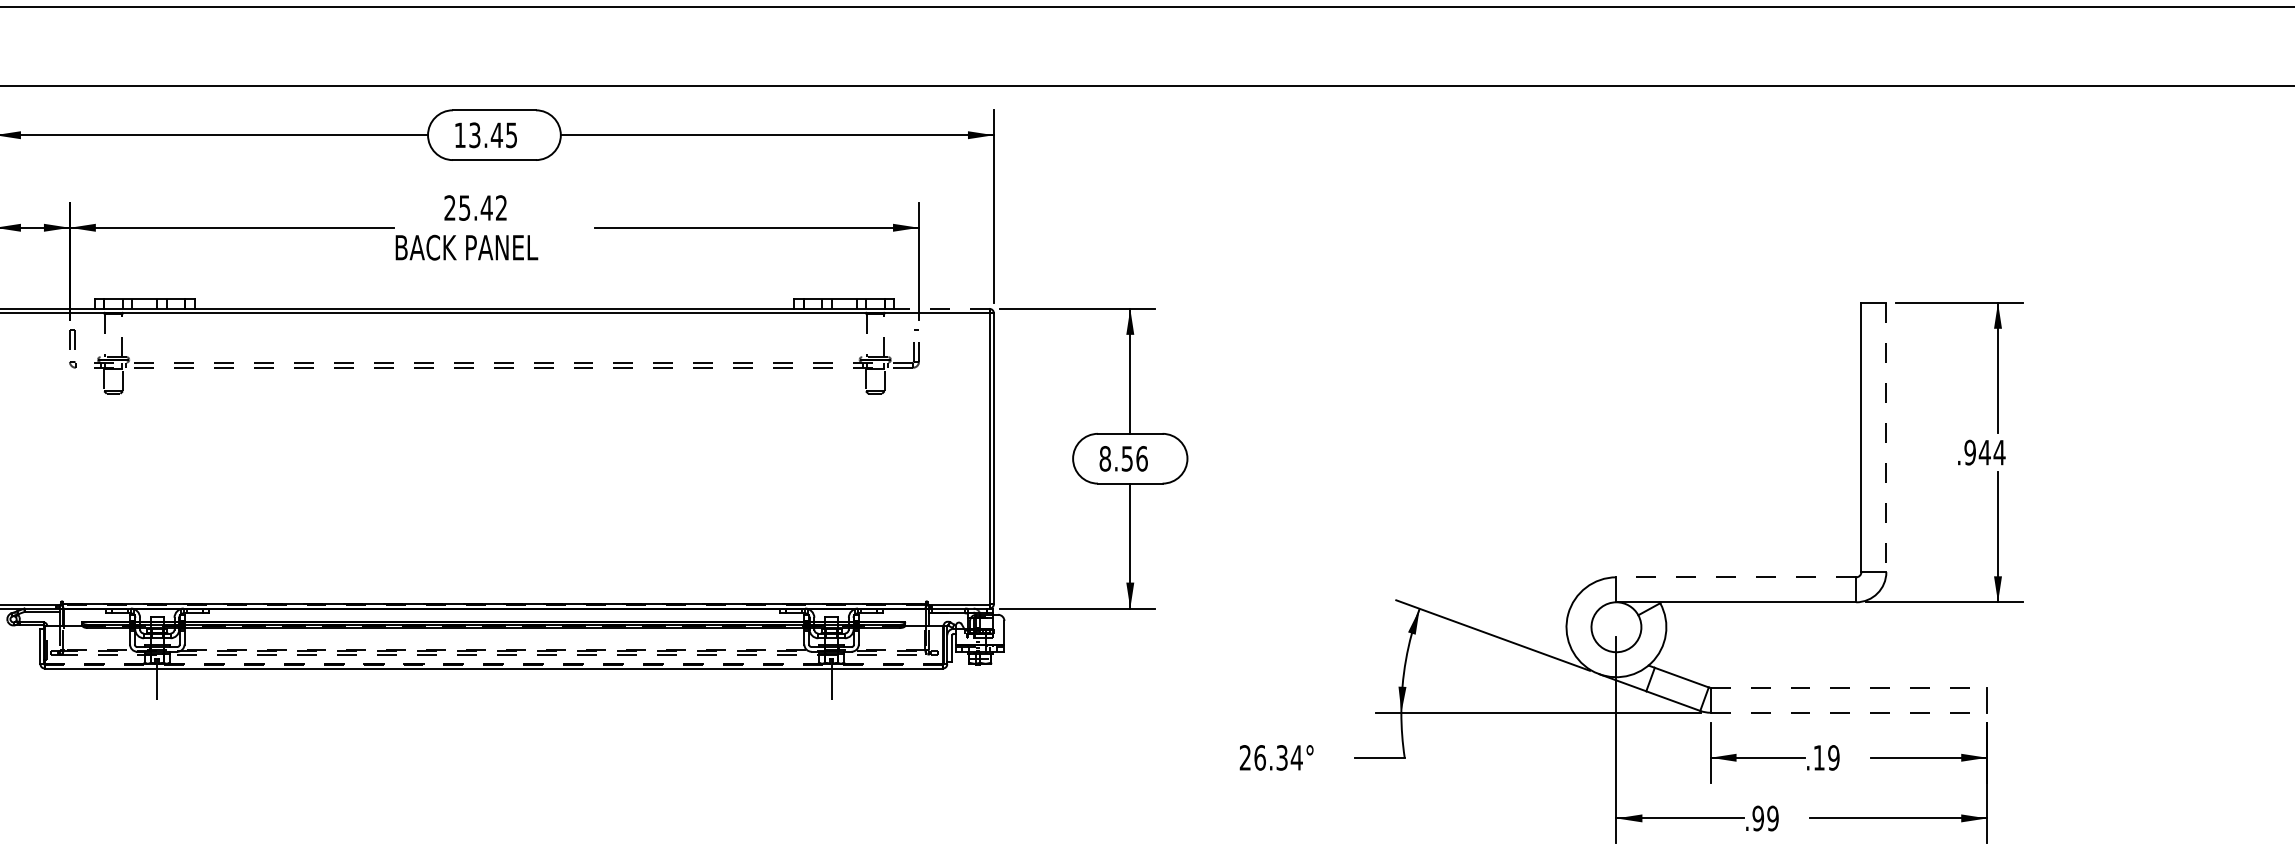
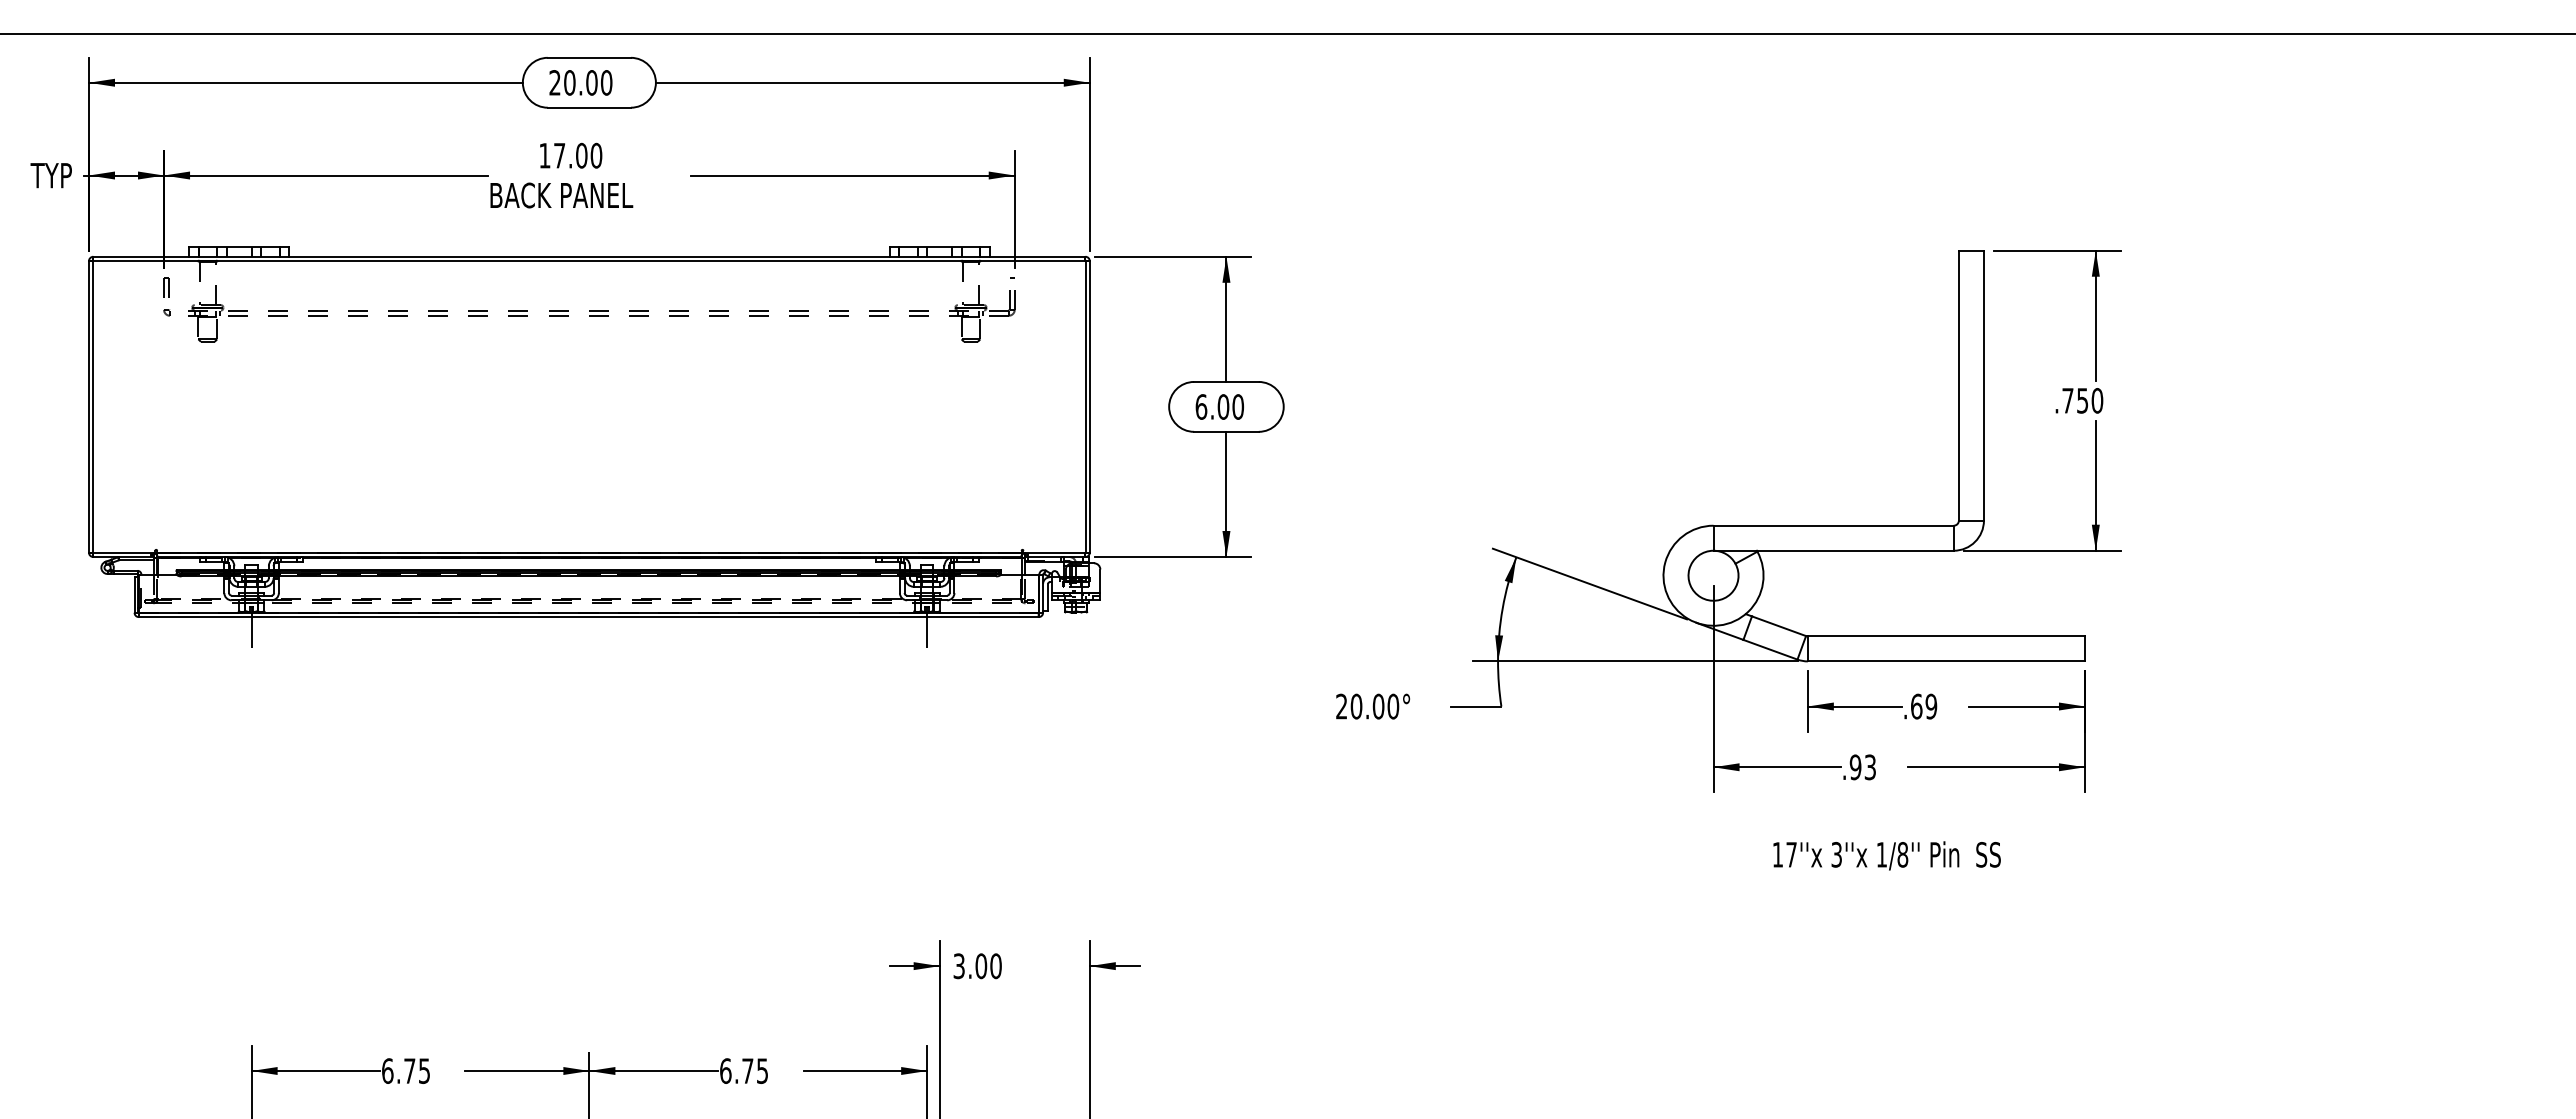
text: (485, 134) -> (580, 82), 13.45 -> 20.00
text: (475, 207) -> (570, 155), 25.42 -> 17.00
line: (941, 308) -> (1037, 256), dashed -> solid
line: (1885, 437) -> (1983, 385), dashed -> solid
text: (1984, 452) -> (2082, 400), .944 -> .750
text: (1123, 458) -> (1219, 406), 8.56 -> 6.00
line: (1736, 577) -> (1833, 525), dashed -> solid
line: (493, 663) -> (588, 612), dashed -> solid
line: (1848, 687) -> (1946, 636), dashed -> solid
line: (1848, 712) -> (1946, 661), dashed -> solid
text: (1278, 757) -> (1374, 706), 26.34° -> 20.00°
text: (1819, 757) -> (1916, 706), .19 -> .69
text: (1773, 818) -> (1870, 767), .99 -> .93

